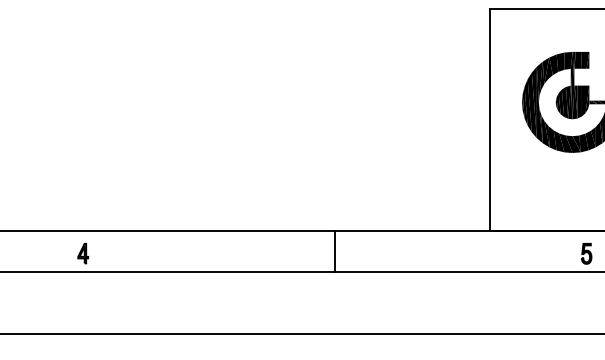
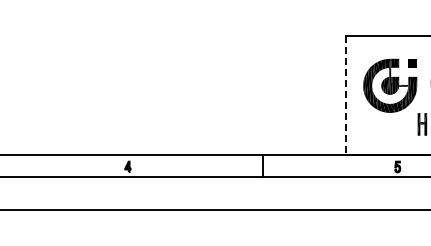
line: (489, 120) -> (345, 95), solid -> dashed

